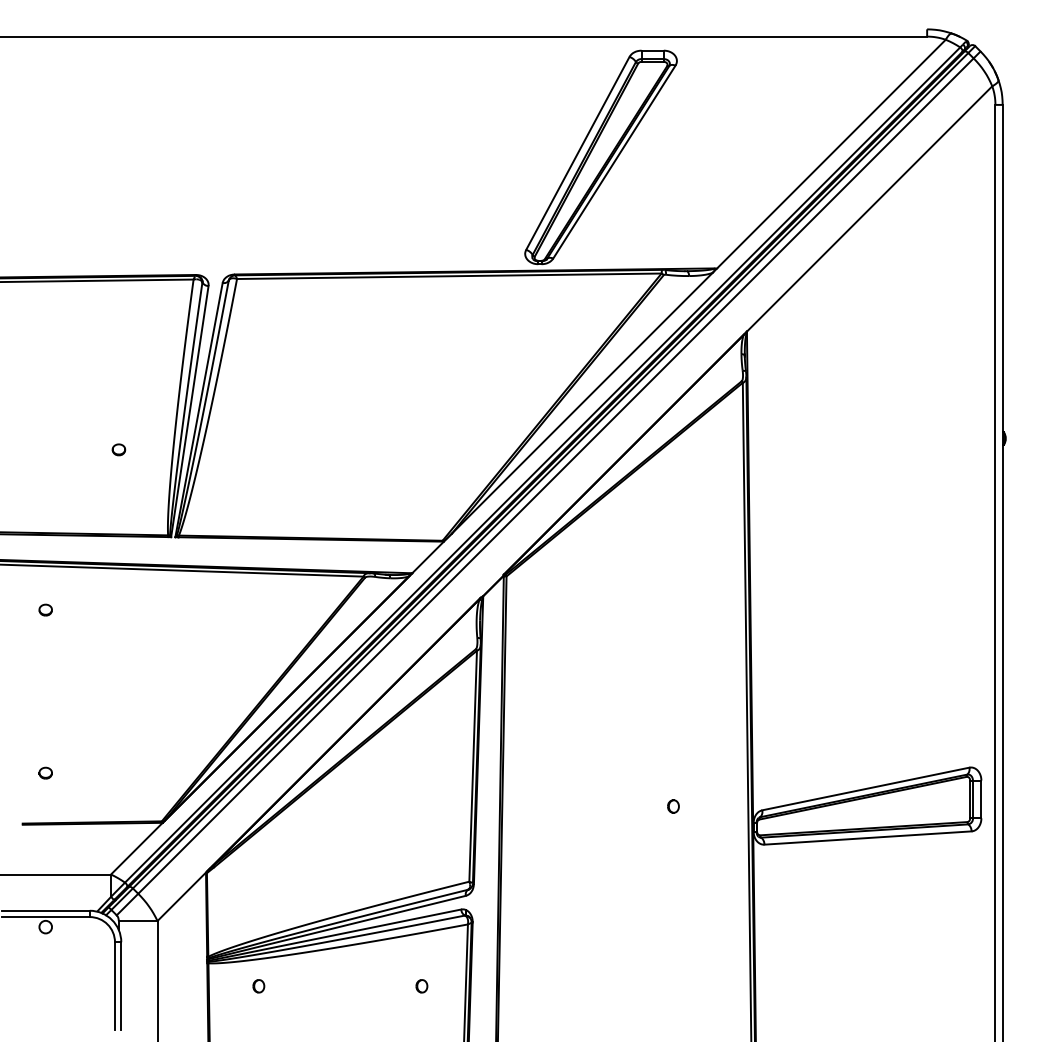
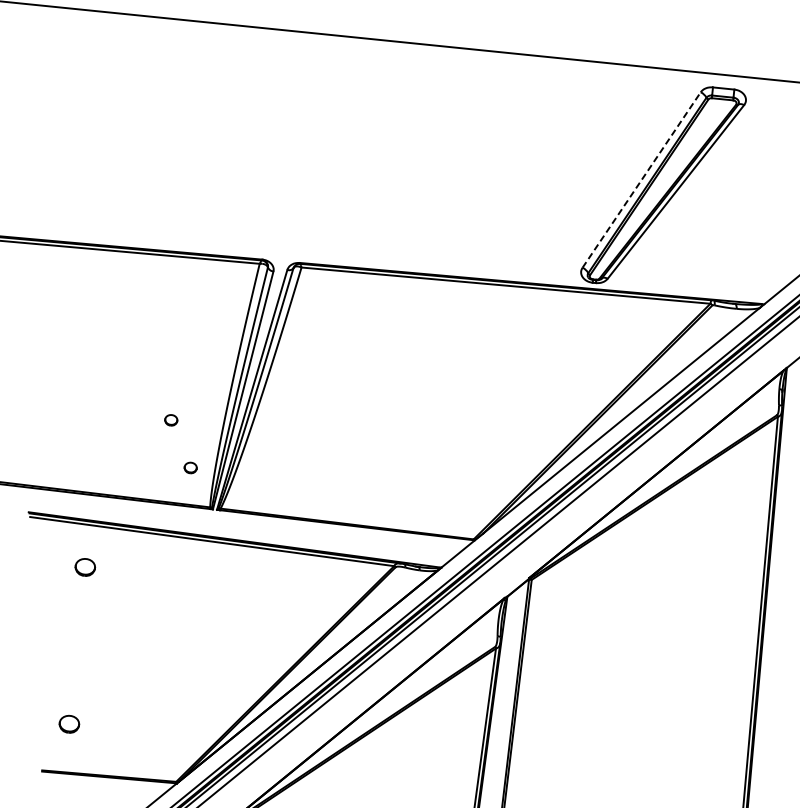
line: (578, 152) -> (642, 179), solid -> dashed
part: (143, 496) -> (190, 467), added
part: (45, 609) -> (85, 566), size x1.6
part: (45, 772) -> (69, 723), size x1.6

